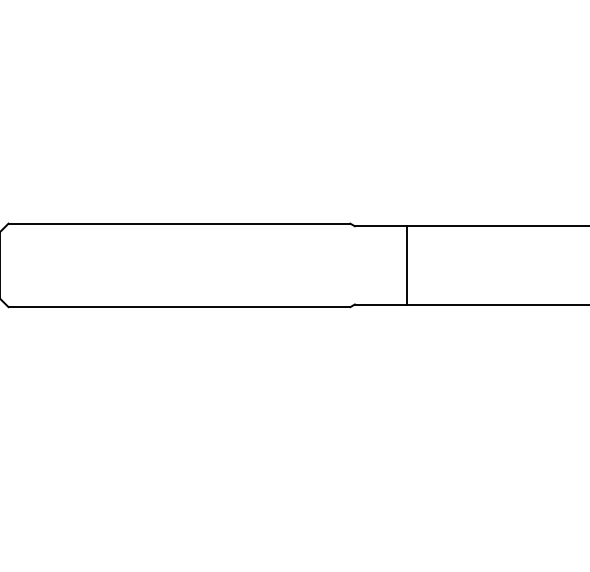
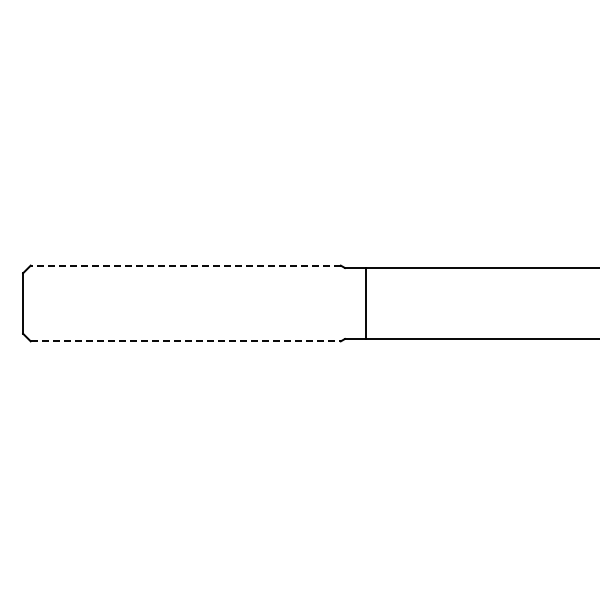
line: (179, 223) -> (185, 265), solid -> dashed
line: (407, 265) -> (366, 303), moved
line: (180, 307) -> (186, 341), solid -> dashed

